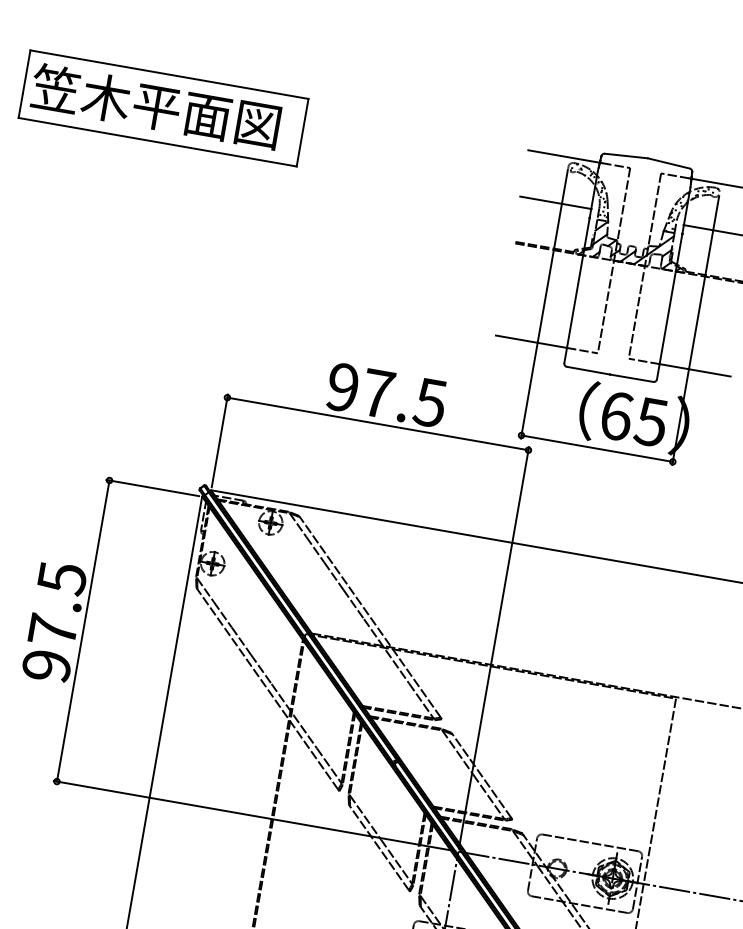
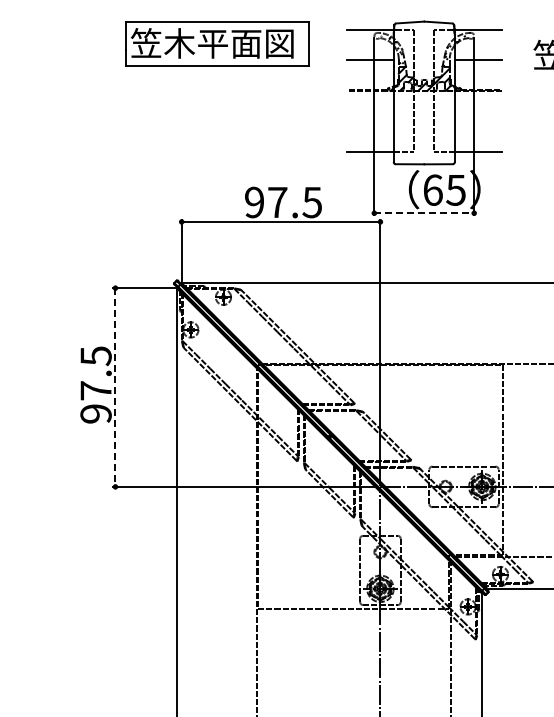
part: (163, 107) -> (217, 43), moved
line: (597, 449) -> (424, 213), solid -> dashed
line: (83, 632) -> (115, 388), solid -> dashed

